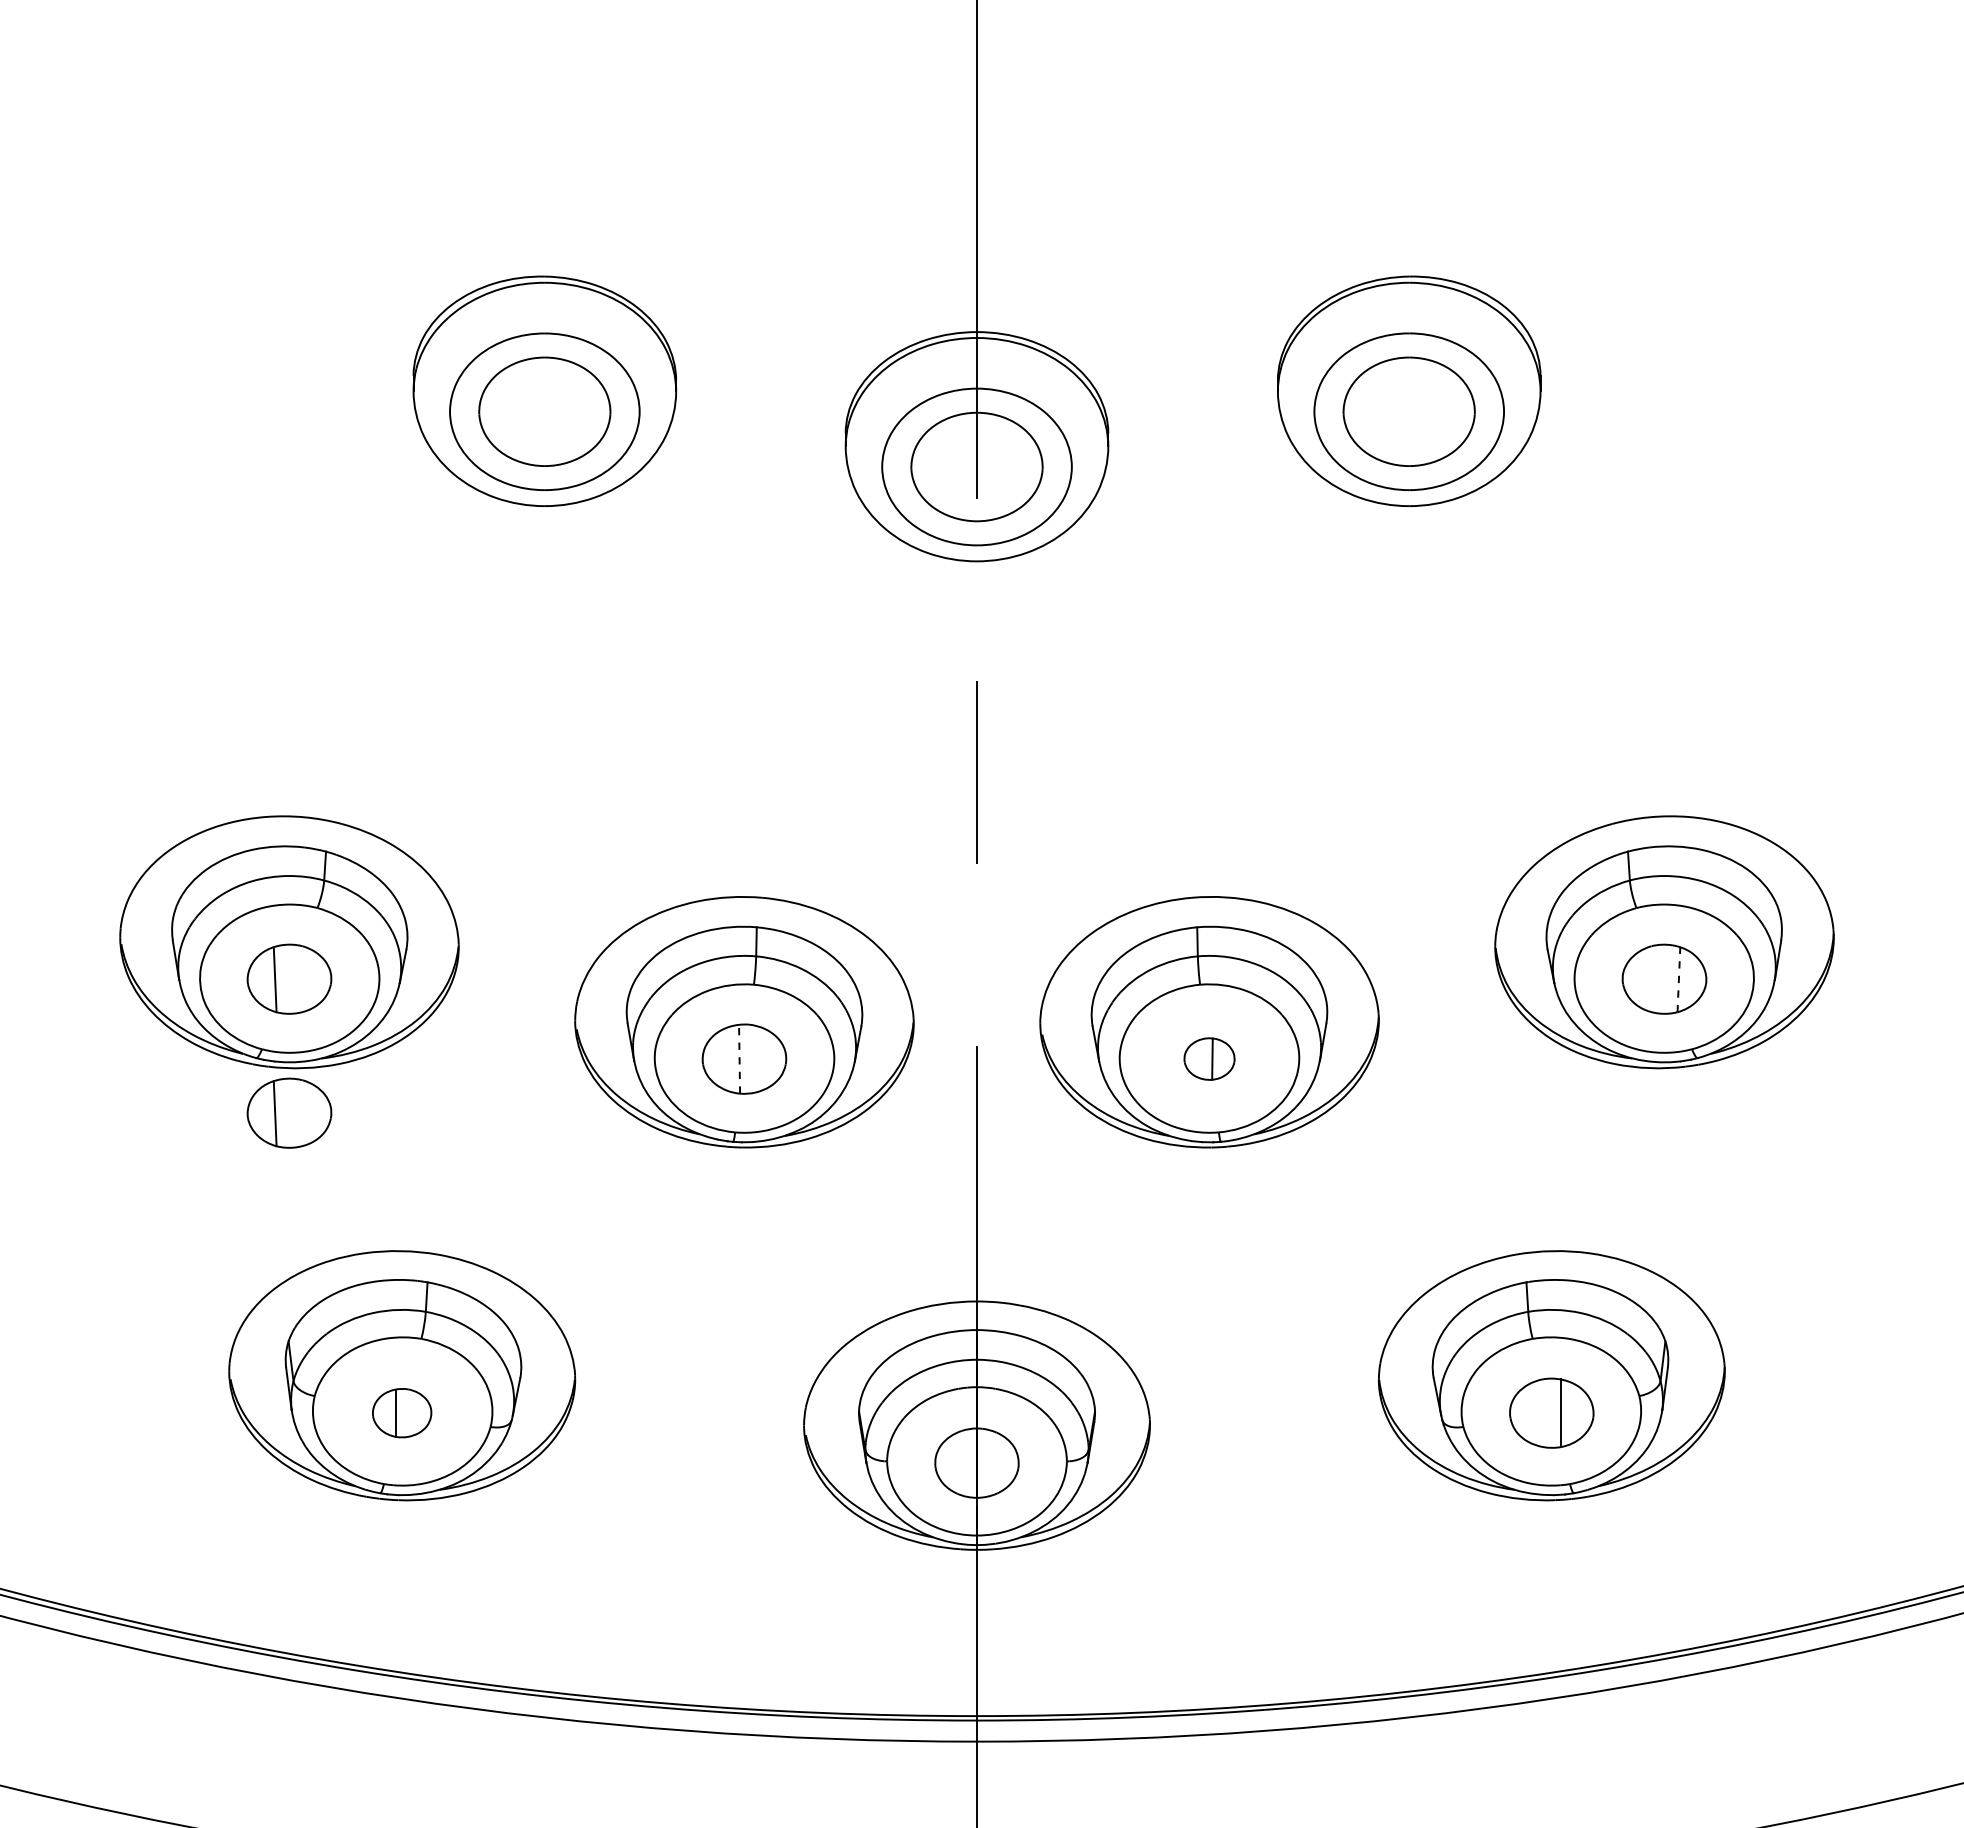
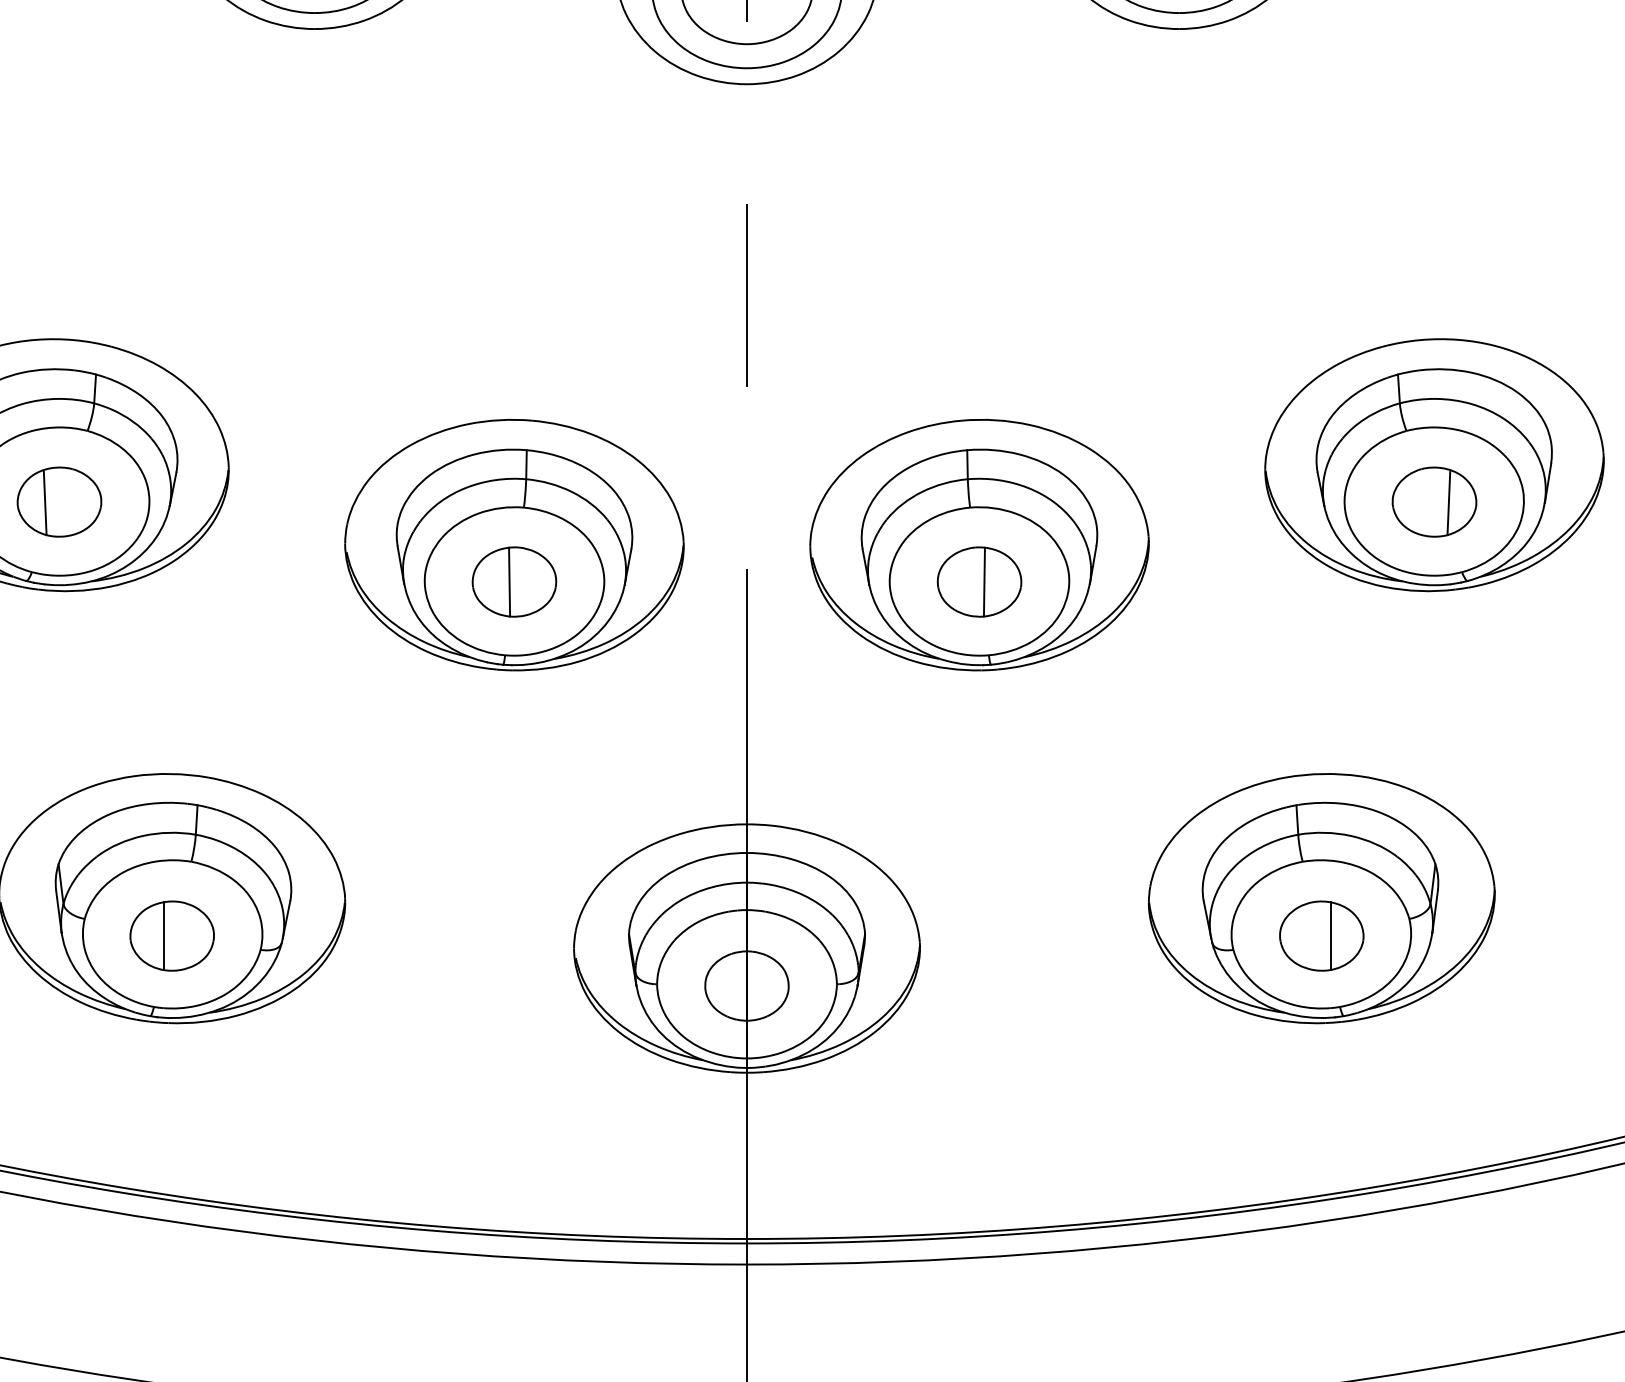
line: (1678, 979) -> (1448, 502), dashed -> solid
line: (739, 1058) -> (509, 581), dashed -> solid
part: (1209, 1058) -> (979, 581), size x1.67
part: (289, 1112) -> (59, 635), removed
part: (401, 1412) -> (171, 935), size x1.43

